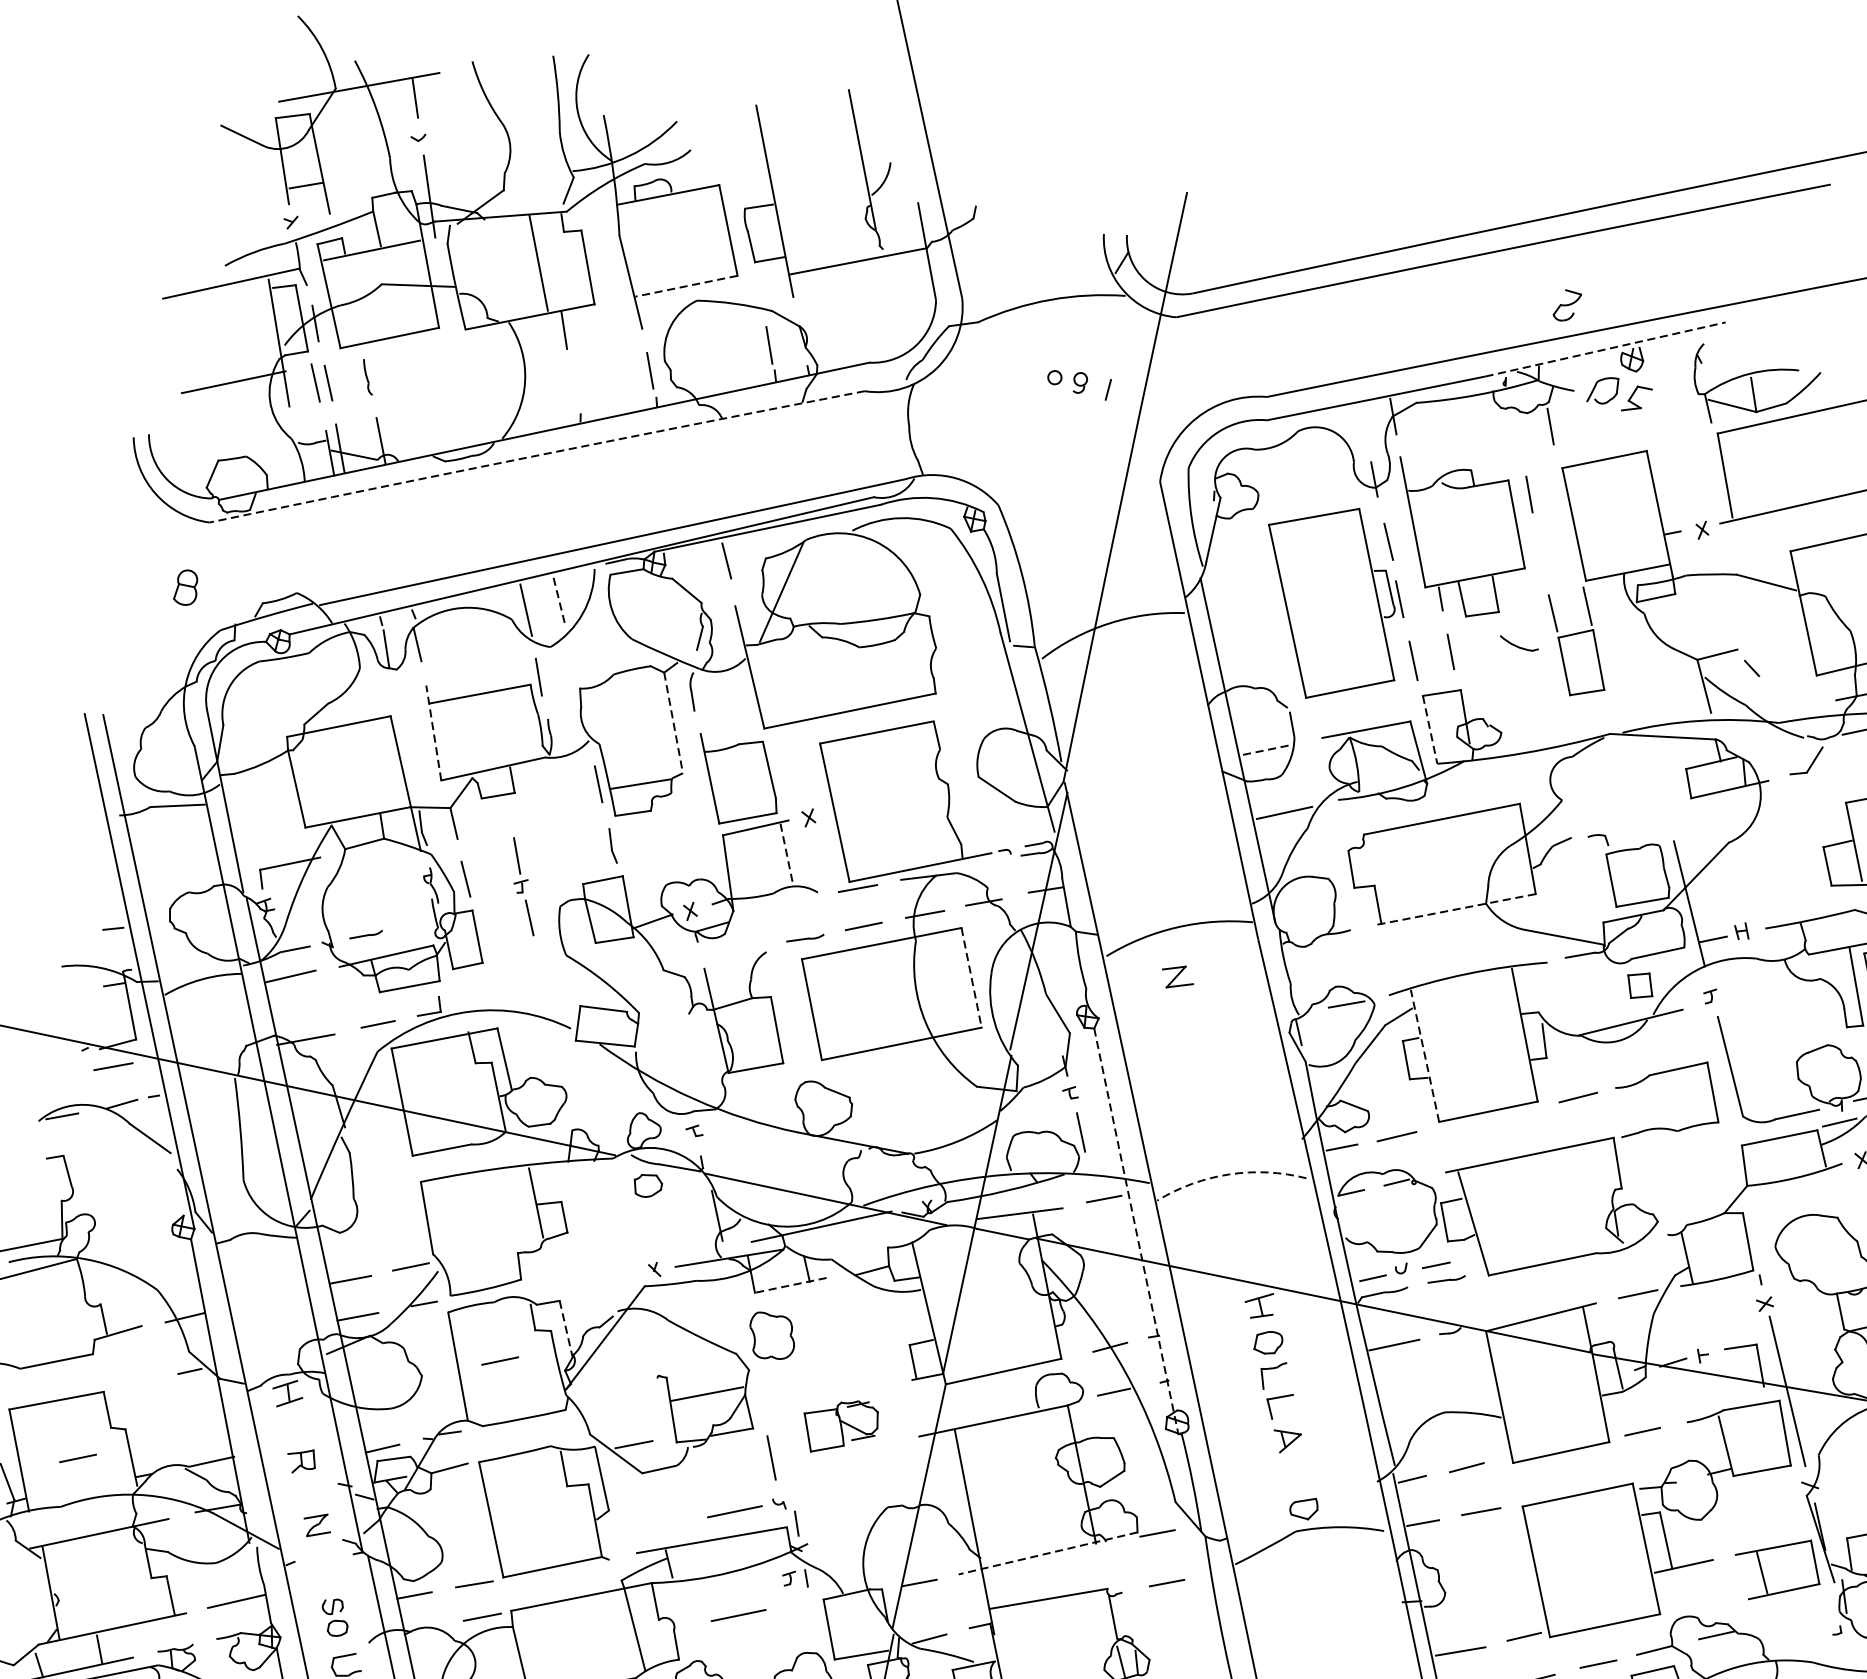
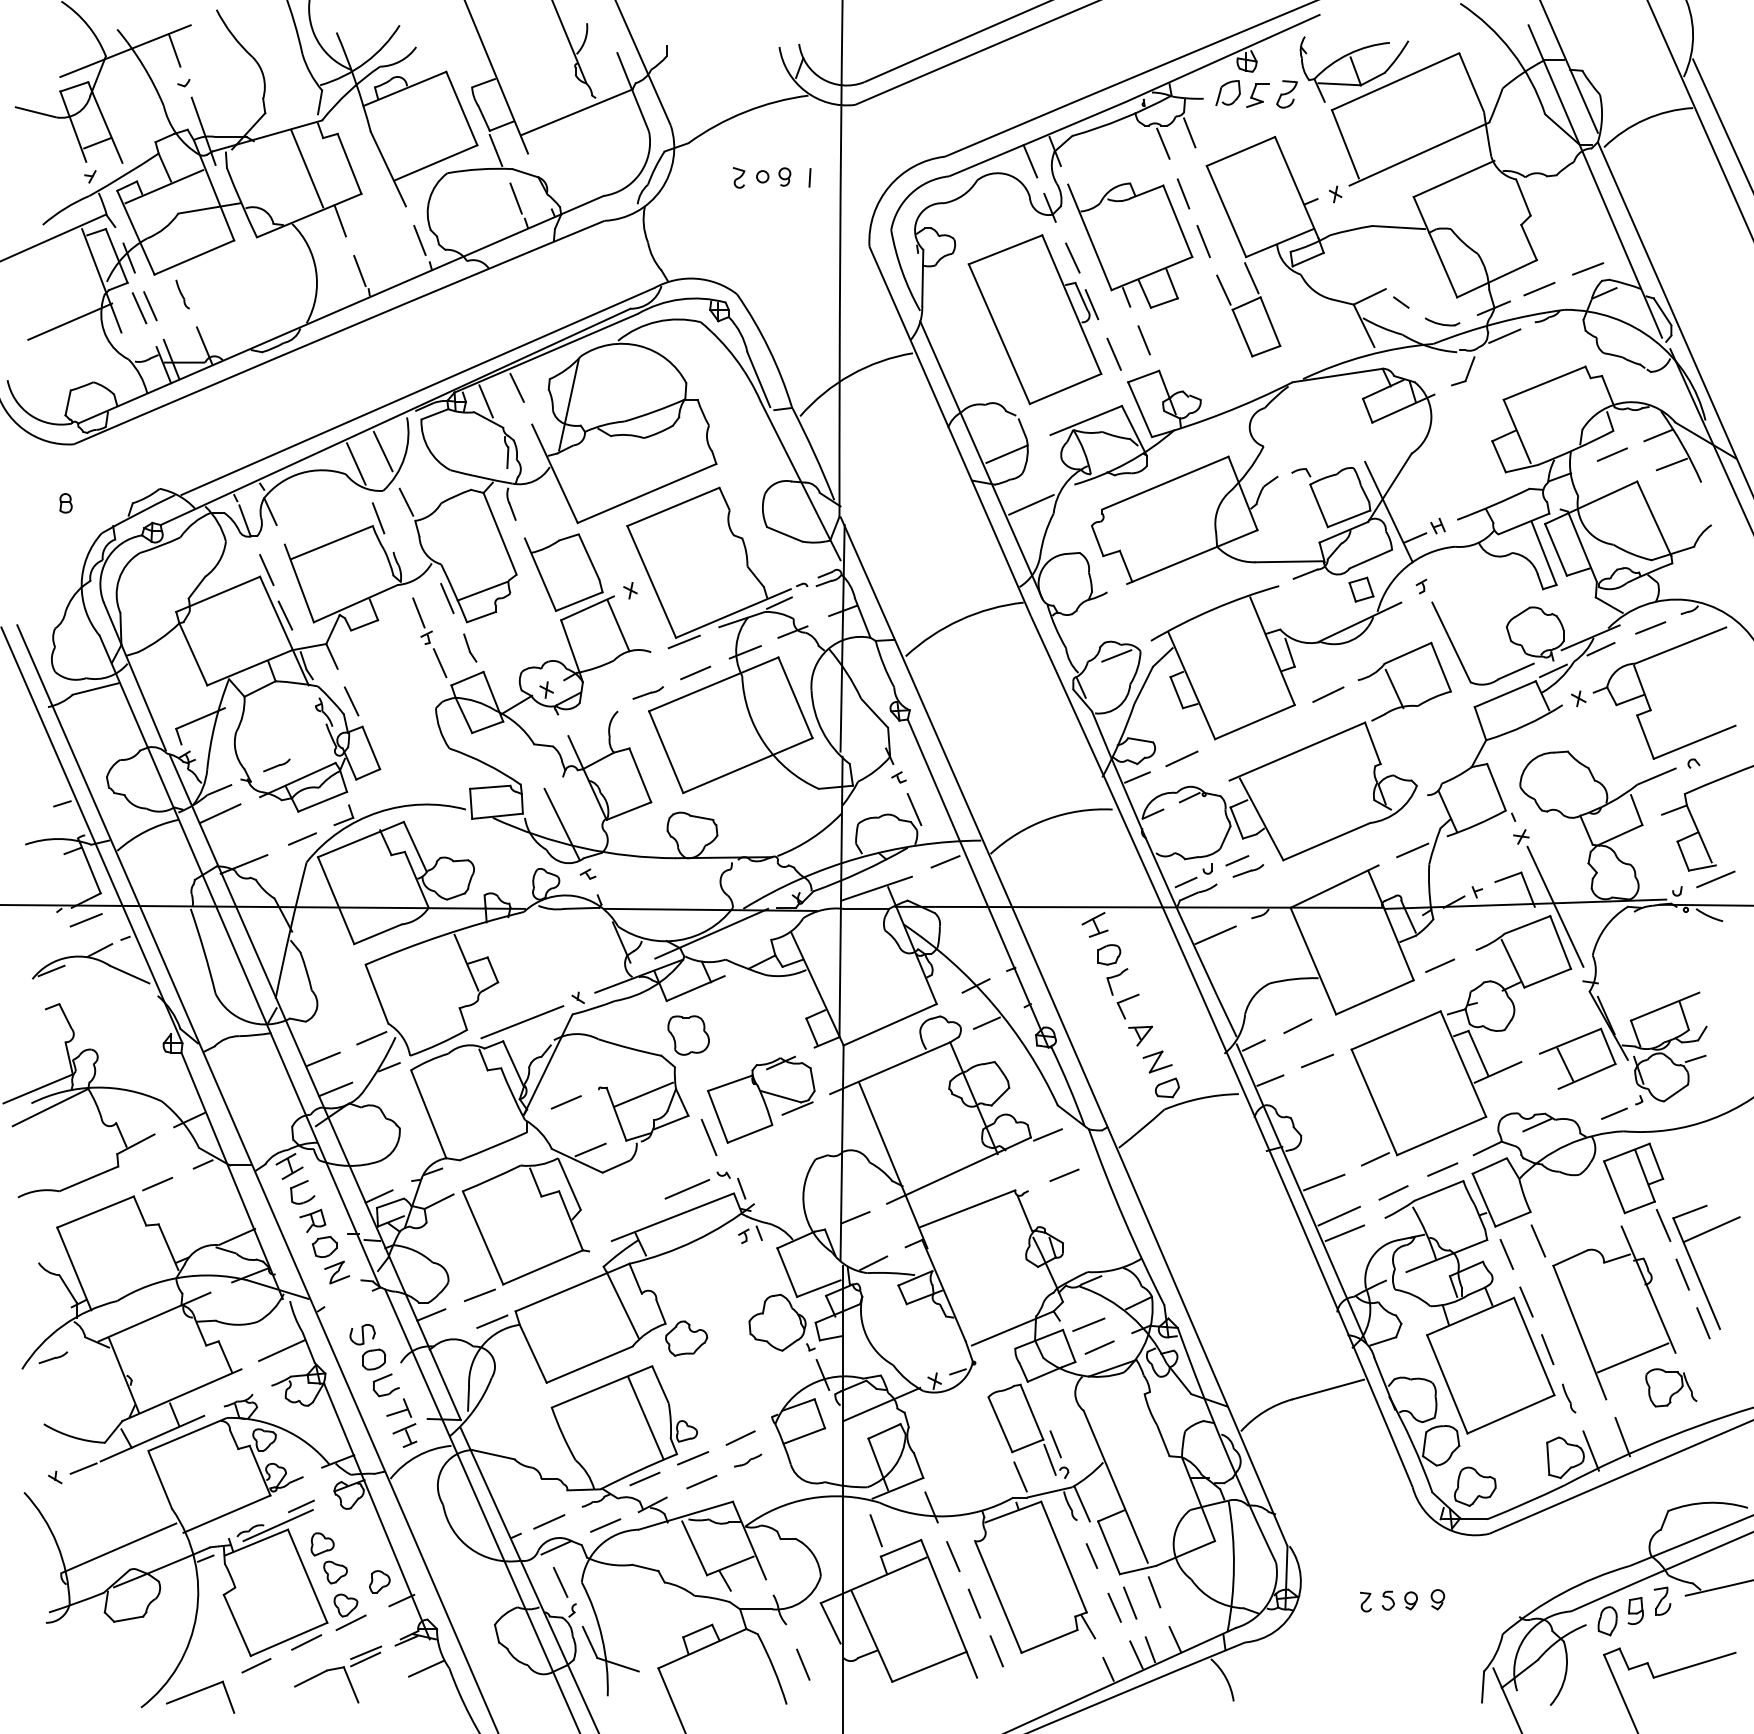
line: (686, 285) -> (435, 162), dashed -> solid
line: (757, 285) -> (495, 150), added
part: (1566, 306) -> (1286, 94), moved
line: (1606, 349) -> (1223, 58), dashed -> solid
part: (1028, 373) -> (739, 177), added
line: (574, 392) -> (359, 271), added
line: (1362, 422) -> (1030, 161), added
line: (1518, 432) -> (1163, 143), added
arc: (536, 455) -> (338, 331), dashed -> solid
line: (1541, 553) -> (1203, 241), added
line: (687, 569) -> (485, 401), added
part: (186, 587) -> (65, 503), size x0.62
line: (559, 602) -> (383, 451), dashed -> solid
part: (1519, 643) -> (1442, 321), moved
line: (574, 664) -> (406, 501), added
line: (399, 710) -> (266, 570), added
line: (673, 723) -> (500, 534), dashed -> solid
line: (1430, 729) -> (1140, 409), dashed -> solid
line: (433, 733) -> (299, 583), dashed -> solid
line: (1269, 748) -> (1007, 453), dashed -> solid
line: (410, 766) -> (285, 615), added
line: (786, 854) -> (618, 625), dashed -> solid
line: (975, 865) -> (779, 602), added
part: (523, 886) -> (429, 637), moved
line: (1455, 910) -> (1192, 557), dashed -> solid
part: (1177, 976) -> (1157, 1061), moved
line: (971, 977) -> (795, 697), dashed -> solid
line: (1424, 1055) -> (1191, 685), dashed -> solid
line: (676, 1067) -> (561, 824), added
line: (1654, 1105) -> (1394, 688), added
arc: (1230, 1174) -> (1047, 819), dashed -> solid
part: (647, 1185) -> (324, 1246), moved
line: (1136, 1232) -> (978, 884), dashed -> solid
line: (585, 1283) -> (522, 1022), added
line: (790, 1285) -> (695, 988), dashed -> solid
line: (566, 1329) -> (513, 1064), dashed -> solid
line: (499, 1361) -> (565, 1102), moved
part: (295, 1417) -> (300, 1185), added
part: (839, 1426) -> (761, 1099), size x1.67
line: (78, 1457) -> (157, 1183), moved
line: (1047, 1553) -> (958, 1170), dashed -> solid
line: (738, 1615) -> (708, 1276), removed
part: (334, 1617) -> (367, 1347), size x1.43
line: (1806, 1640) -> (1614, 1113), added

